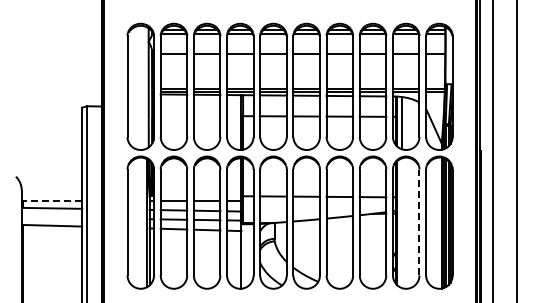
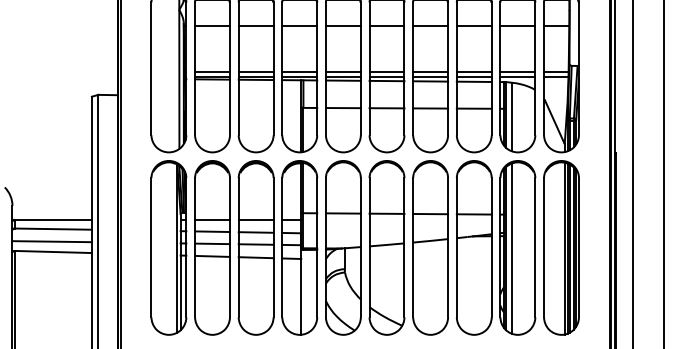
line: (52, 201) -> (52, 220), dashed -> solid
line: (51, 217) -> (51, 241), added
line: (419, 222) -> (535, 247), dashed -> solid
line: (401, 223) -> (511, 249), added

